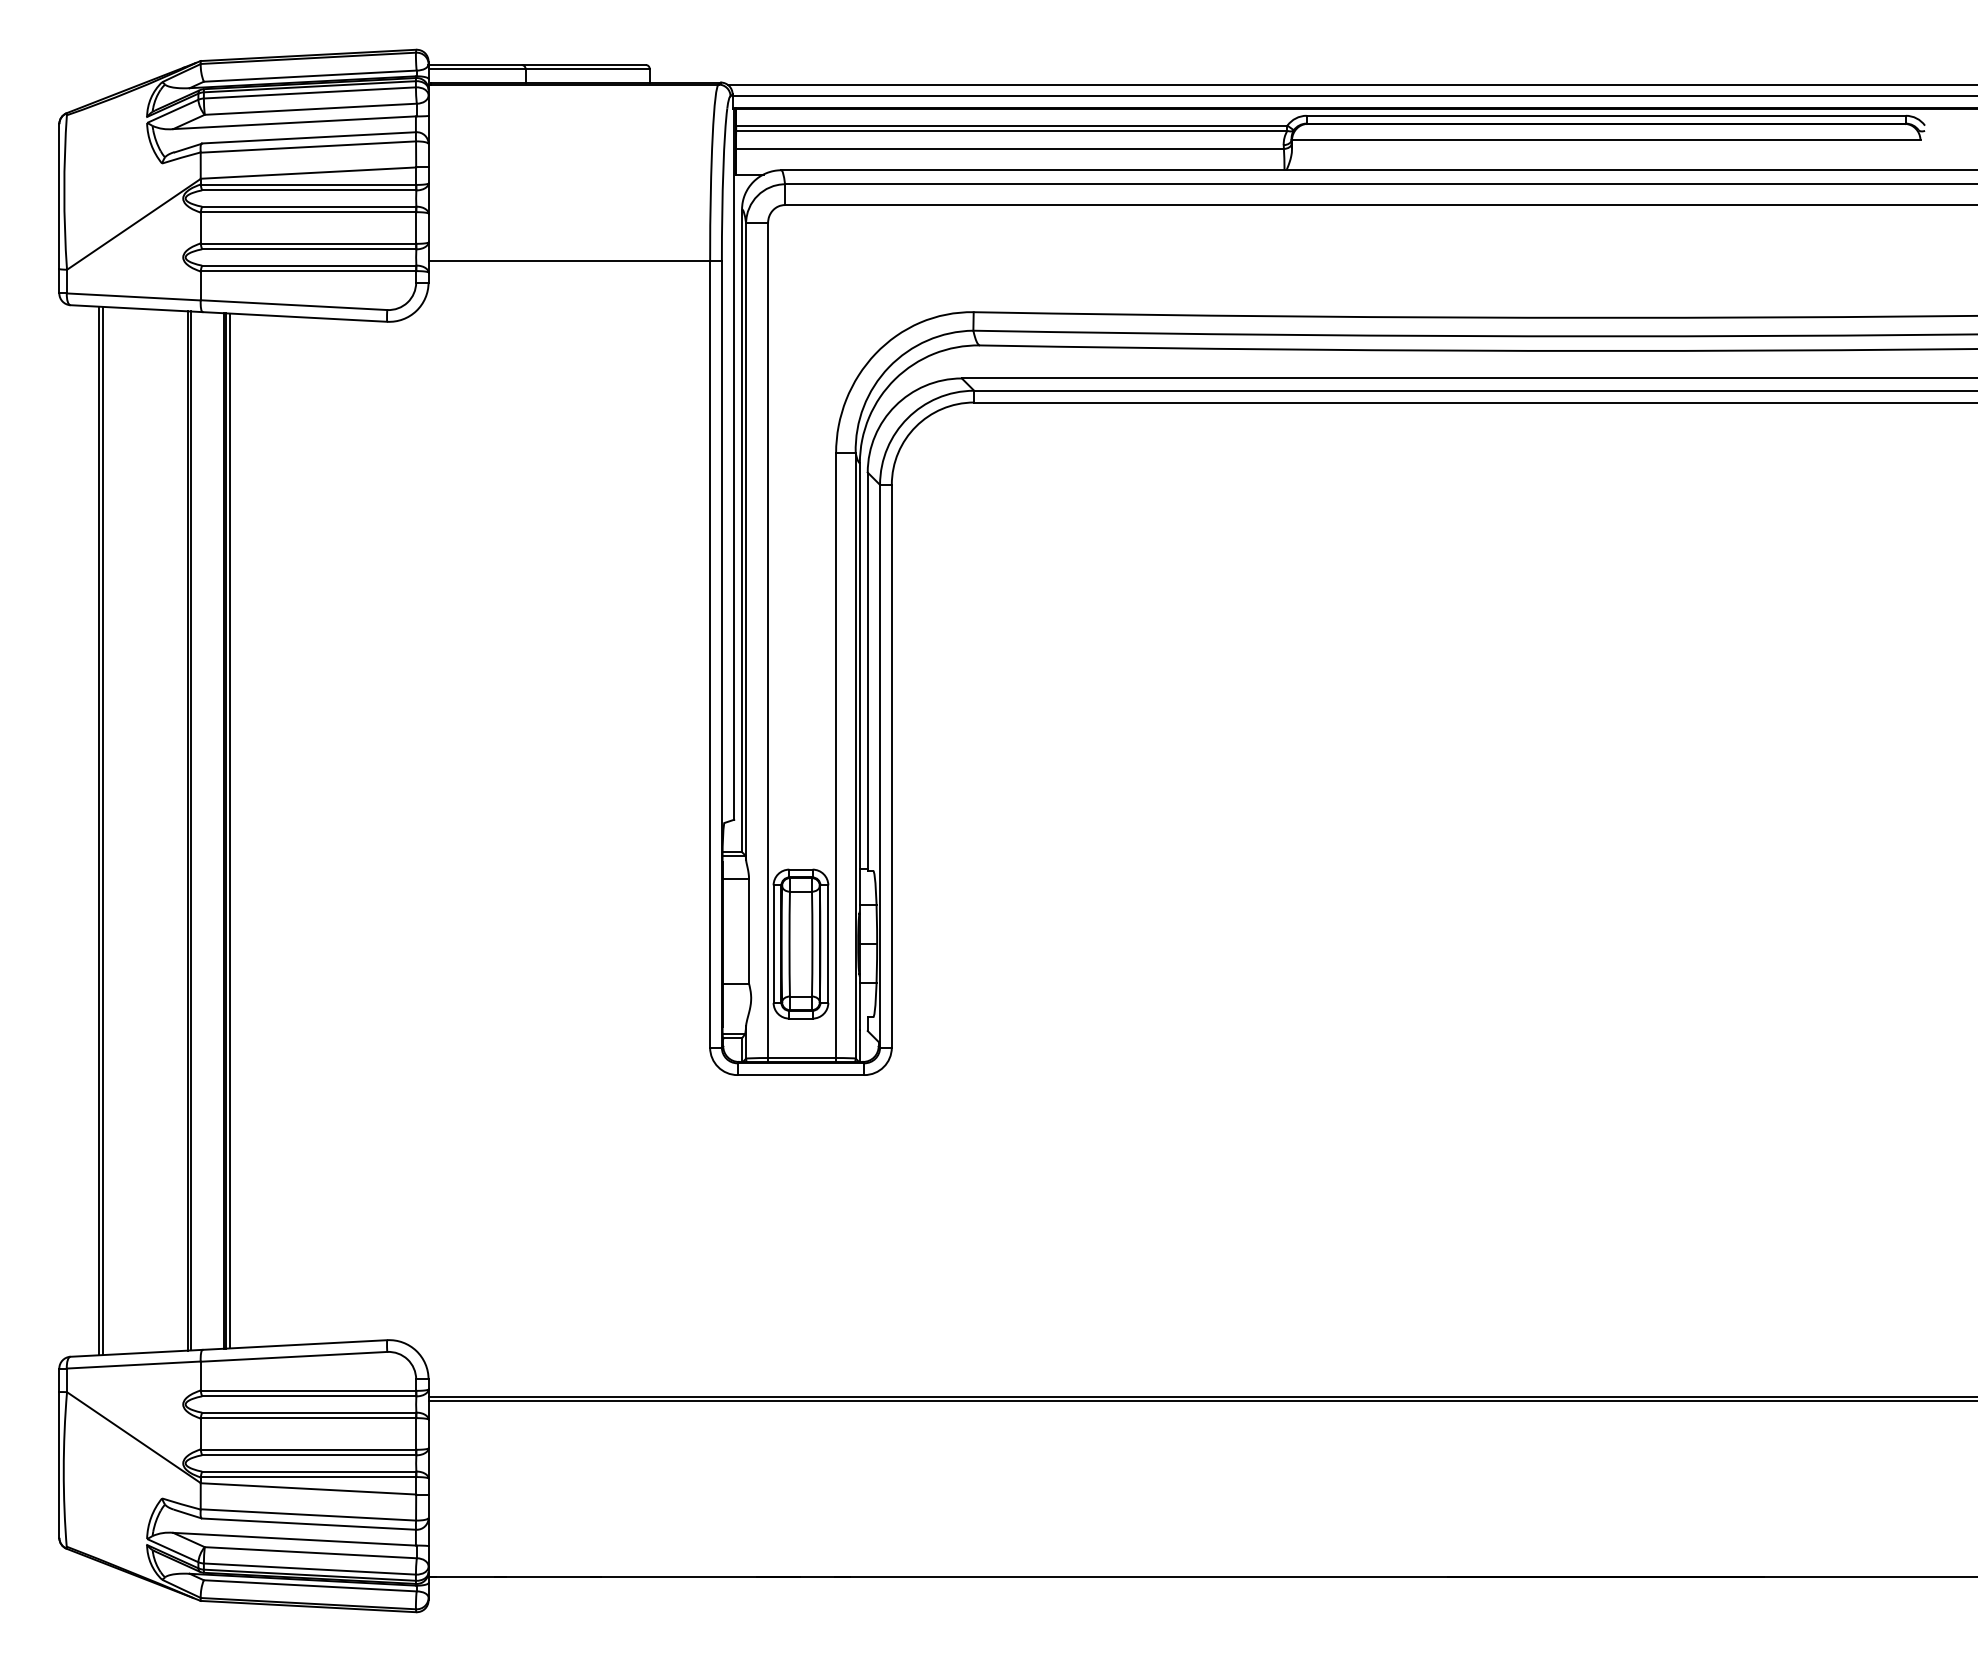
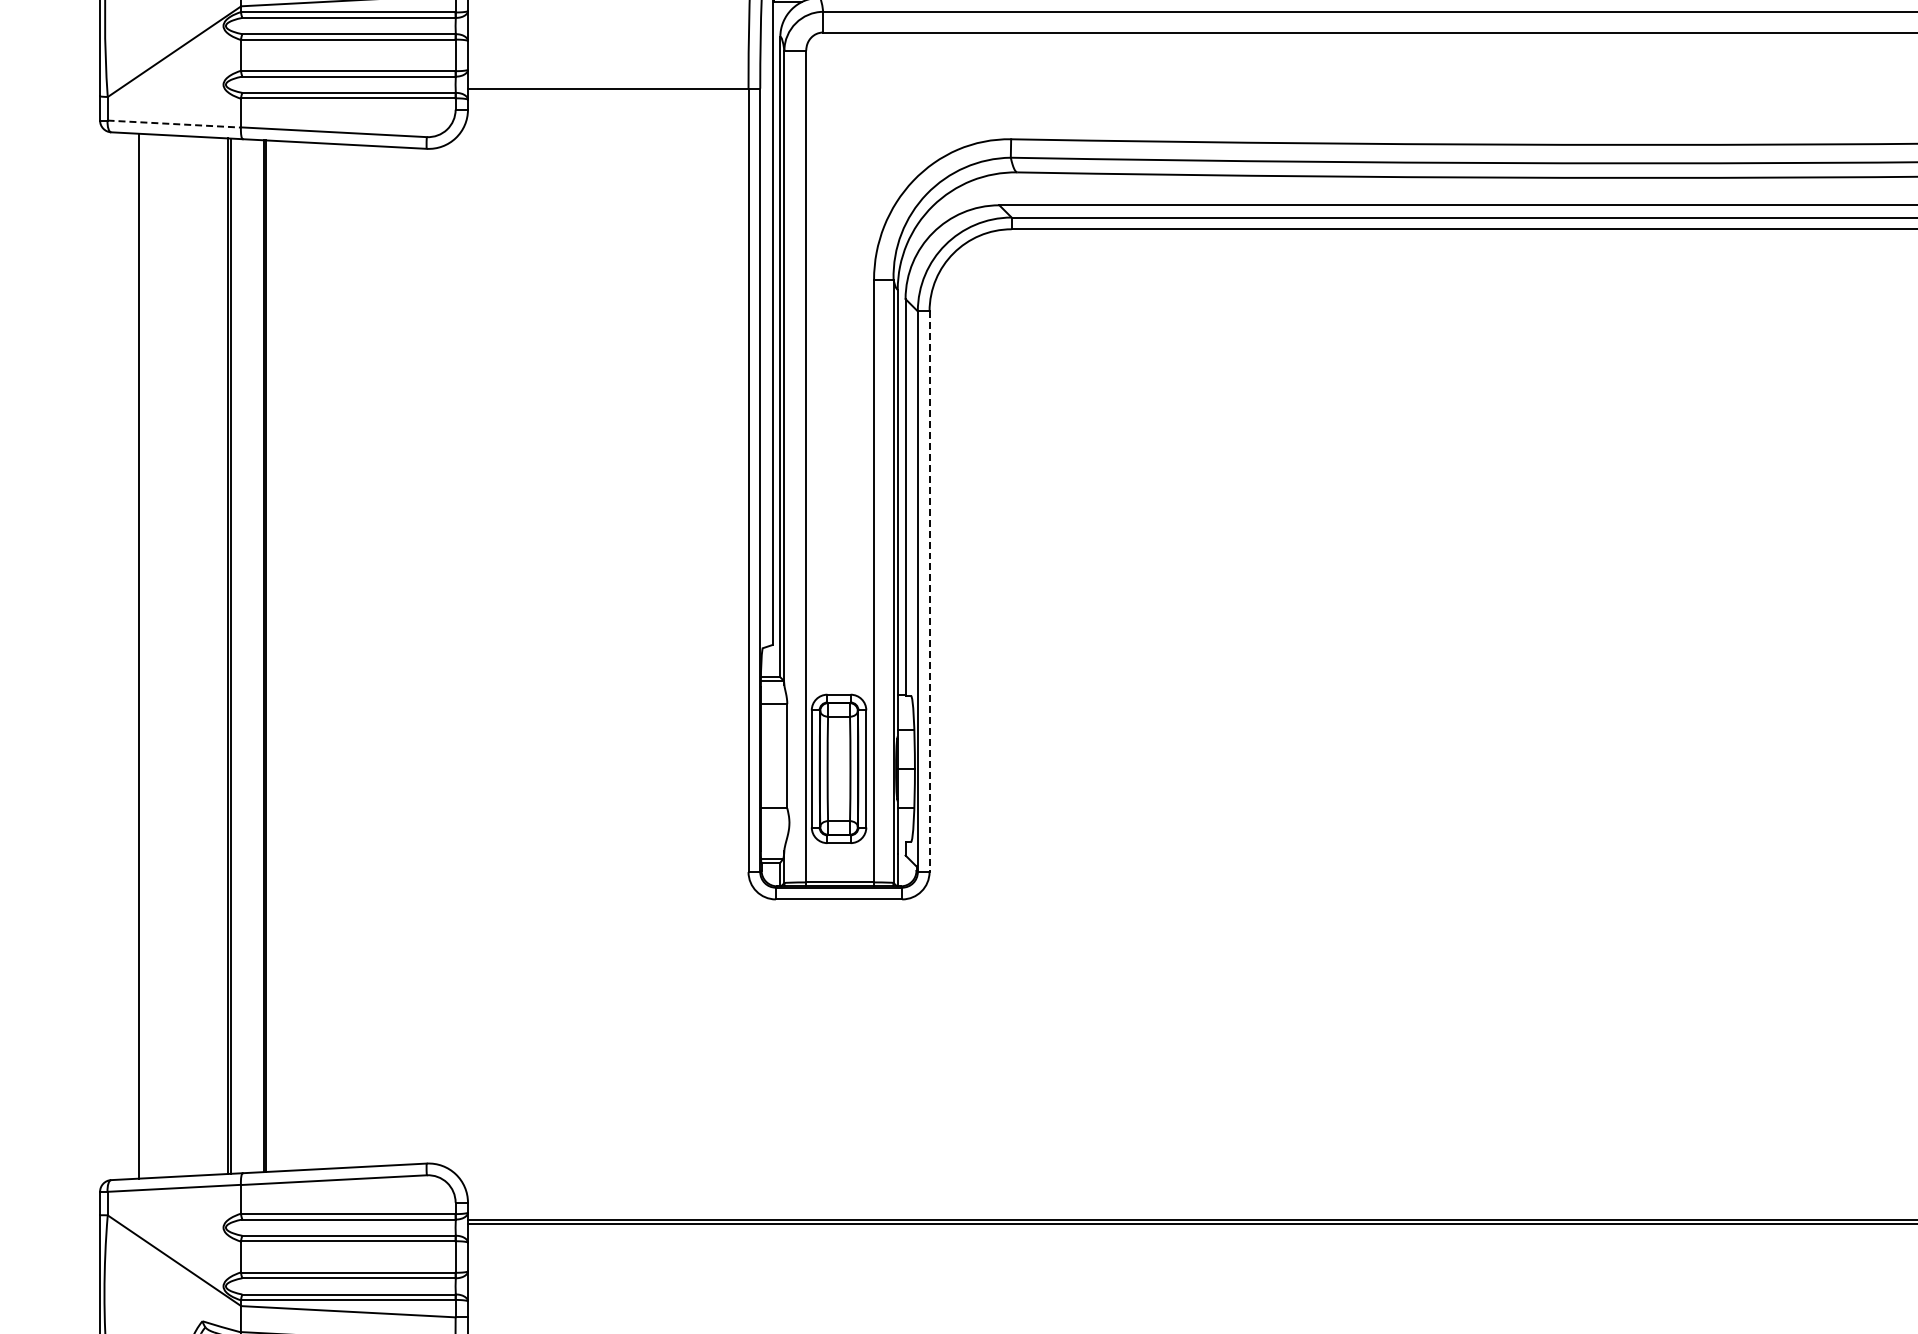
line: (134, 296) -> (174, 123), solid -> dashed
line: (891, 766) -> (929, 591), solid -> dashed
line: (102, 830) -> (143, 655), removed
line: (229, 830) -> (269, 655), removed

